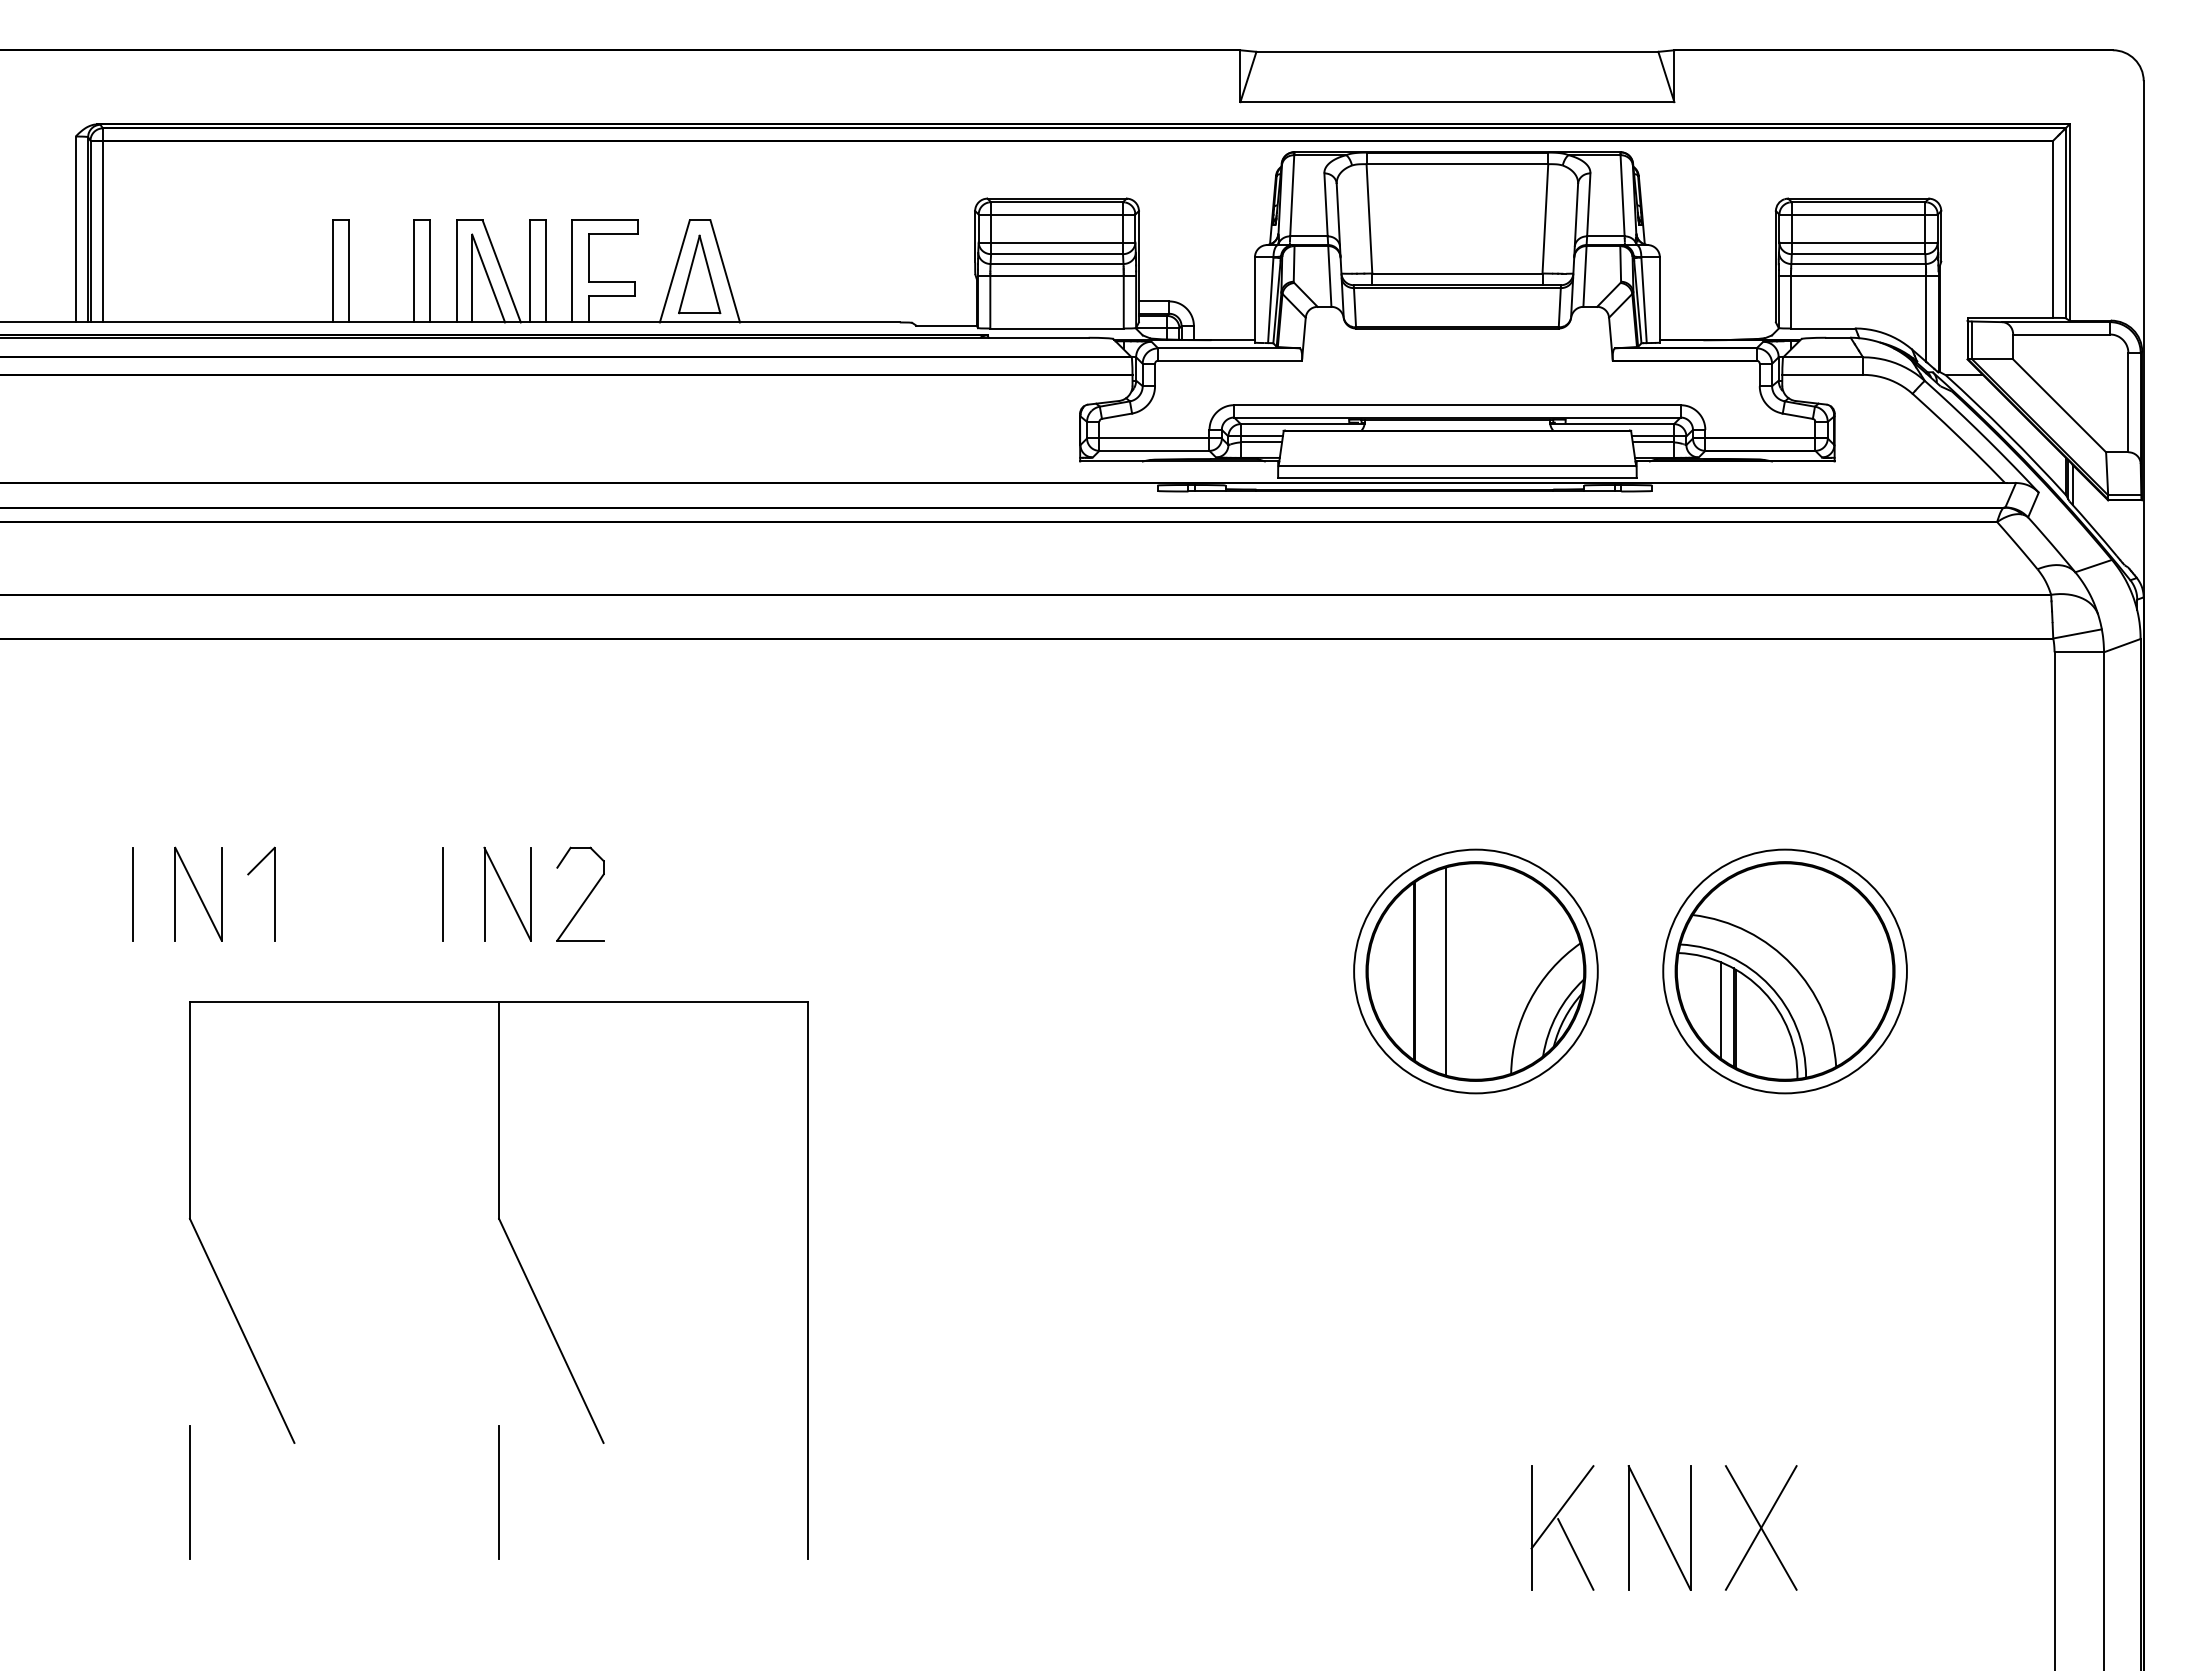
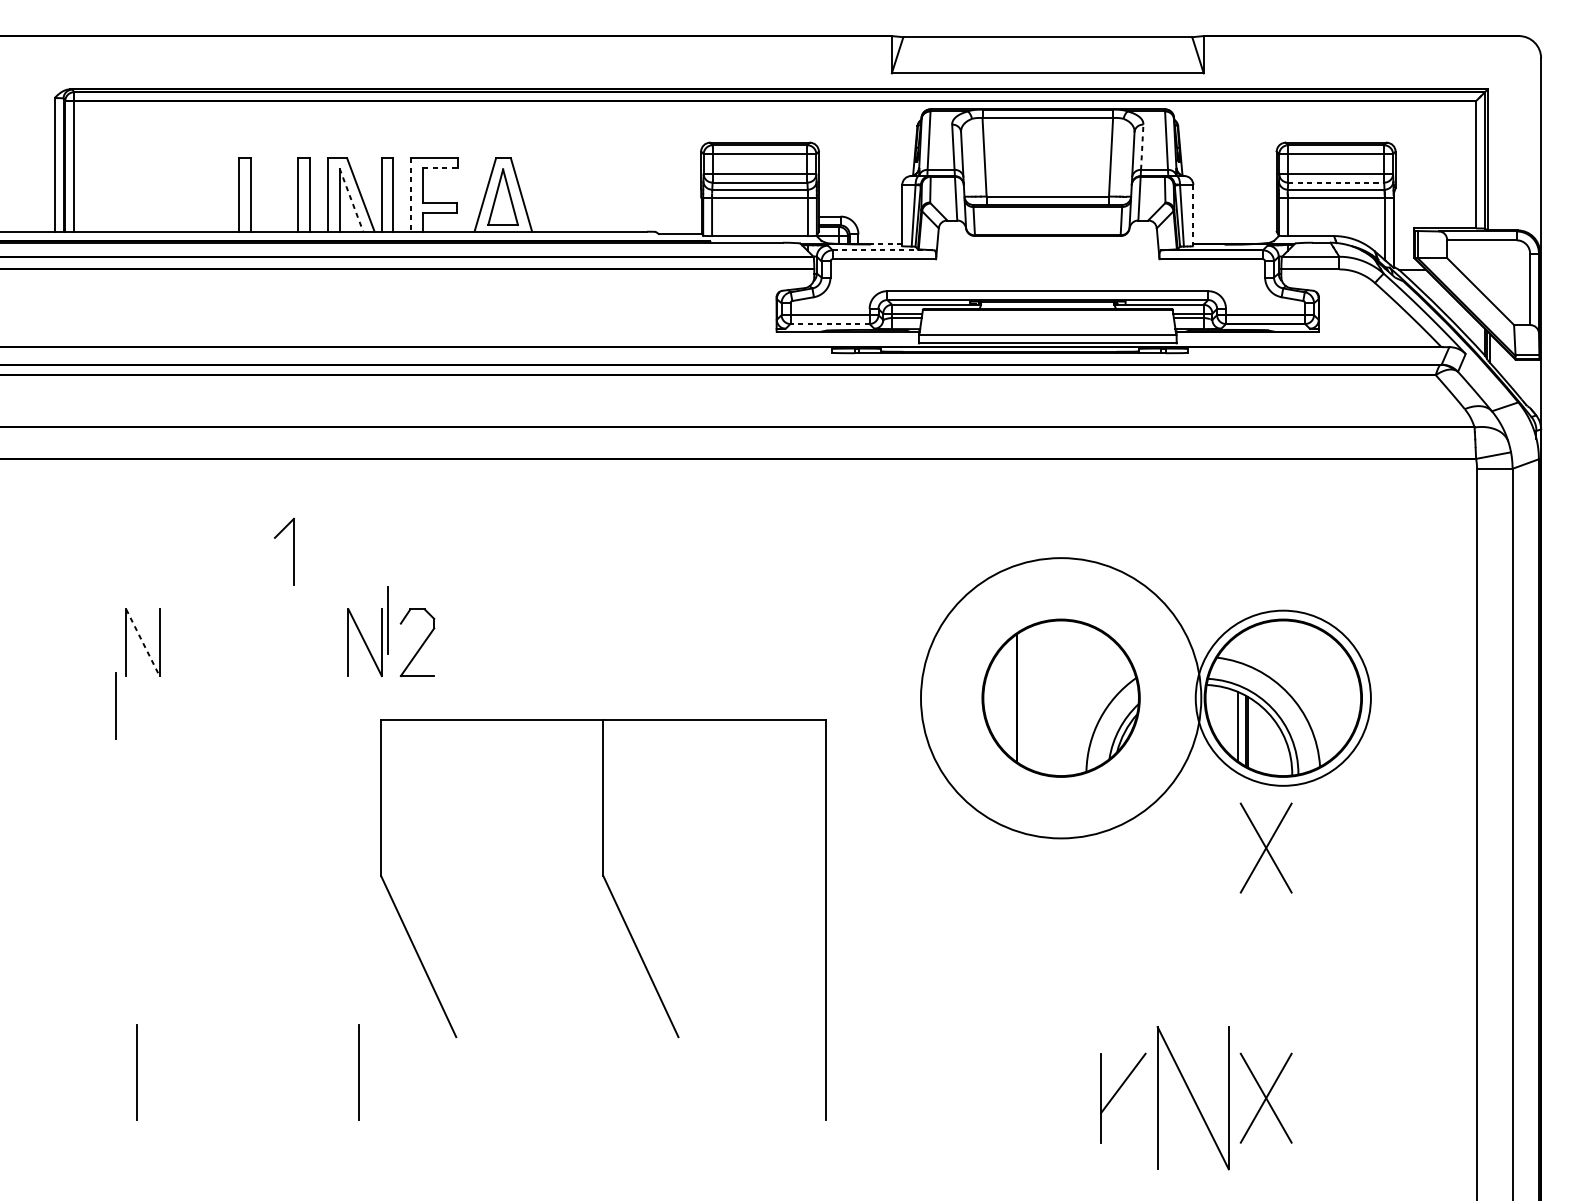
line: (1588, 204) -> (1142, 146), solid -> dashed
line: (613, 233) -> (441, 167), solid -> dashed
line: (1858, 254) -> (1336, 182), solid -> dashed
line: (572, 271) -> (411, 195), solid -> dashed
line: (488, 278) -> (351, 200), solid -> dashed
line: (1659, 300) -> (1193, 215), solid -> dashed
line: (1233, 340) -> (886, 244), solid -> dashed
line: (1228, 348) -> (883, 250), solid -> dashed
line: (1153, 450) -> (829, 323), solid -> dashed
part: (274, 893) -> (293, 551), moved
line: (132, 894) -> (114, 706), moved
line: (198, 894) -> (142, 642), solid -> dashed
line: (442, 894) -> (388, 620), moved
line: (1445, 971) -> (1039, 698), removed
circle: (1475, 971) -> (1060, 698), size x1.6
part: (1761, 1179) -> (1266, 847), added
part: (521, 1269) -> (619, 912), moved
part: (1659, 1527) -> (1193, 1097), size x1.6
line: (1575, 1554) -> (1132, 1117), removed

